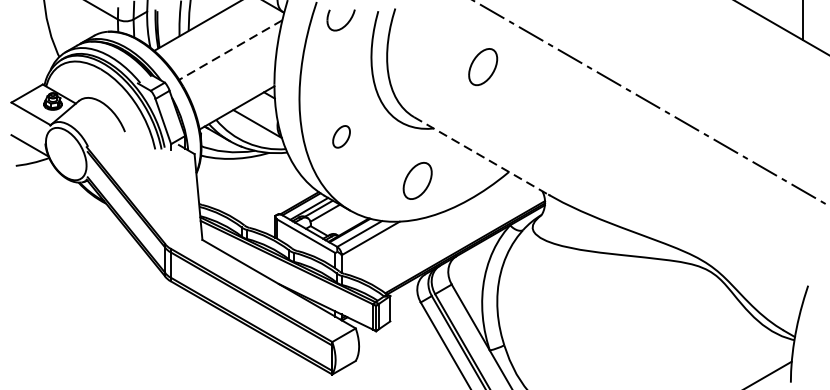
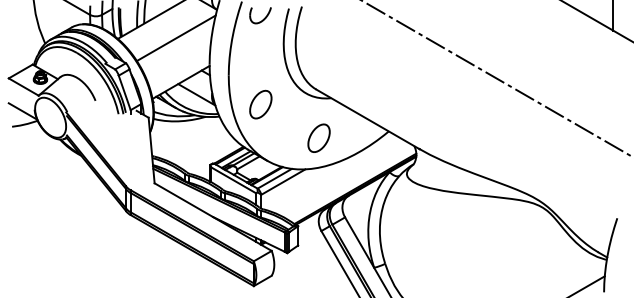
line: (229, 50) -> (175, 38), dashed -> solid
part: (482, 66) -> (368, 50), removed
part: (341, 136) -> (260, 104), size x1.67
line: (481, 156) -> (367, 119), dashed -> solid

